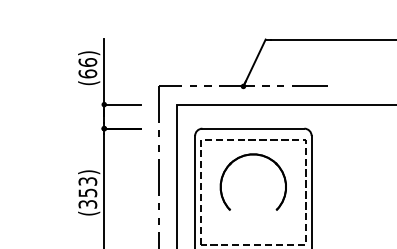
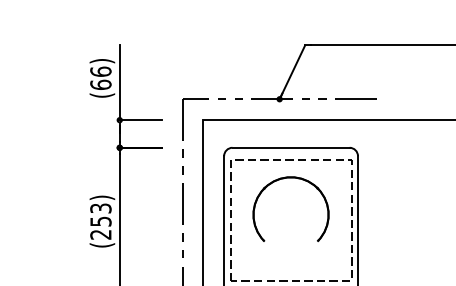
text: (87, 204) -> (100, 234), (353) -> (253)

